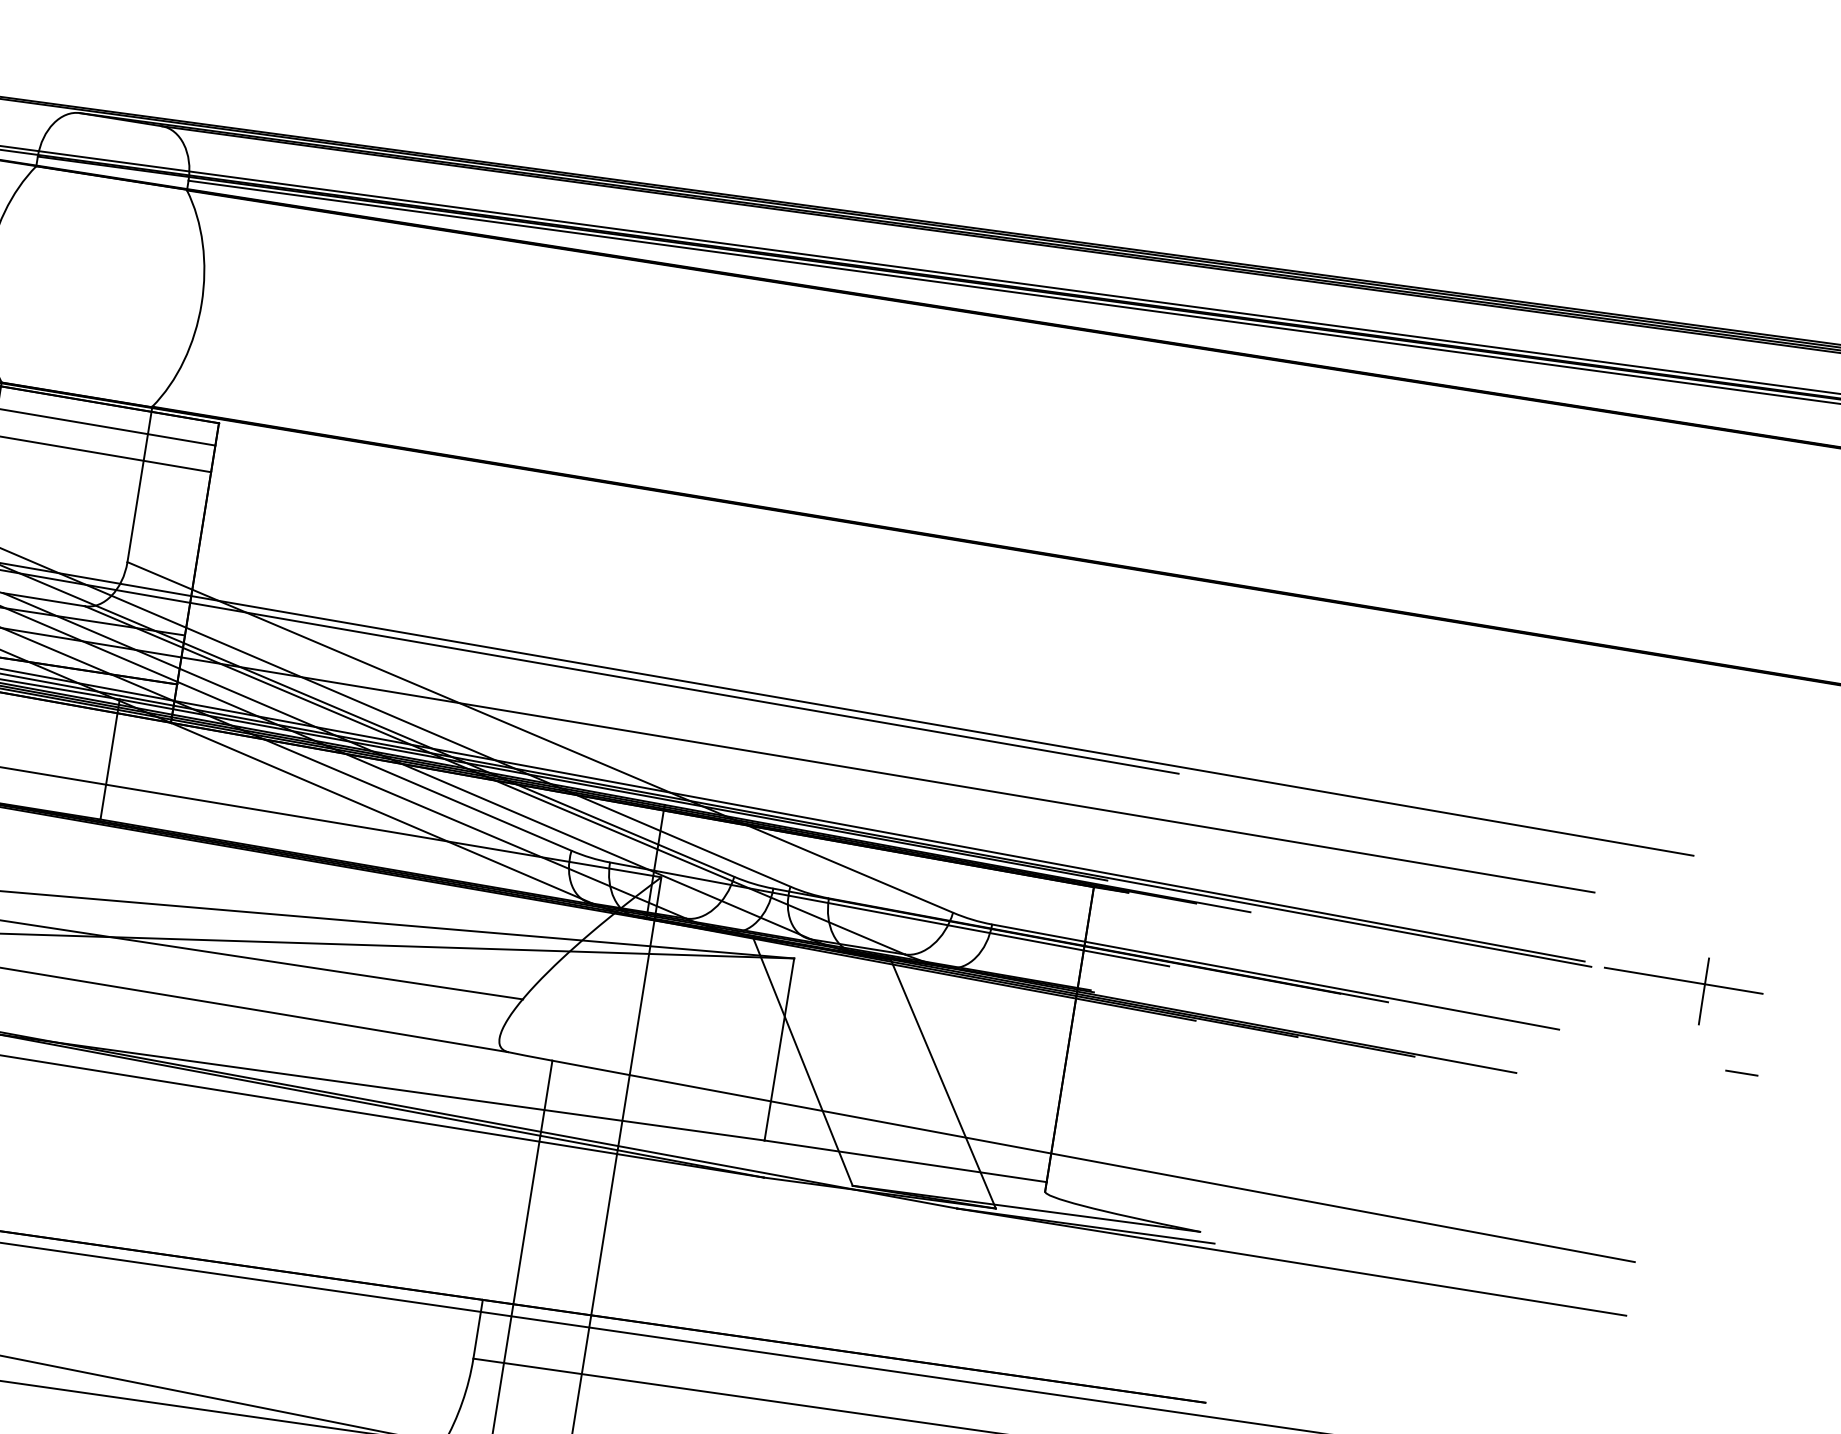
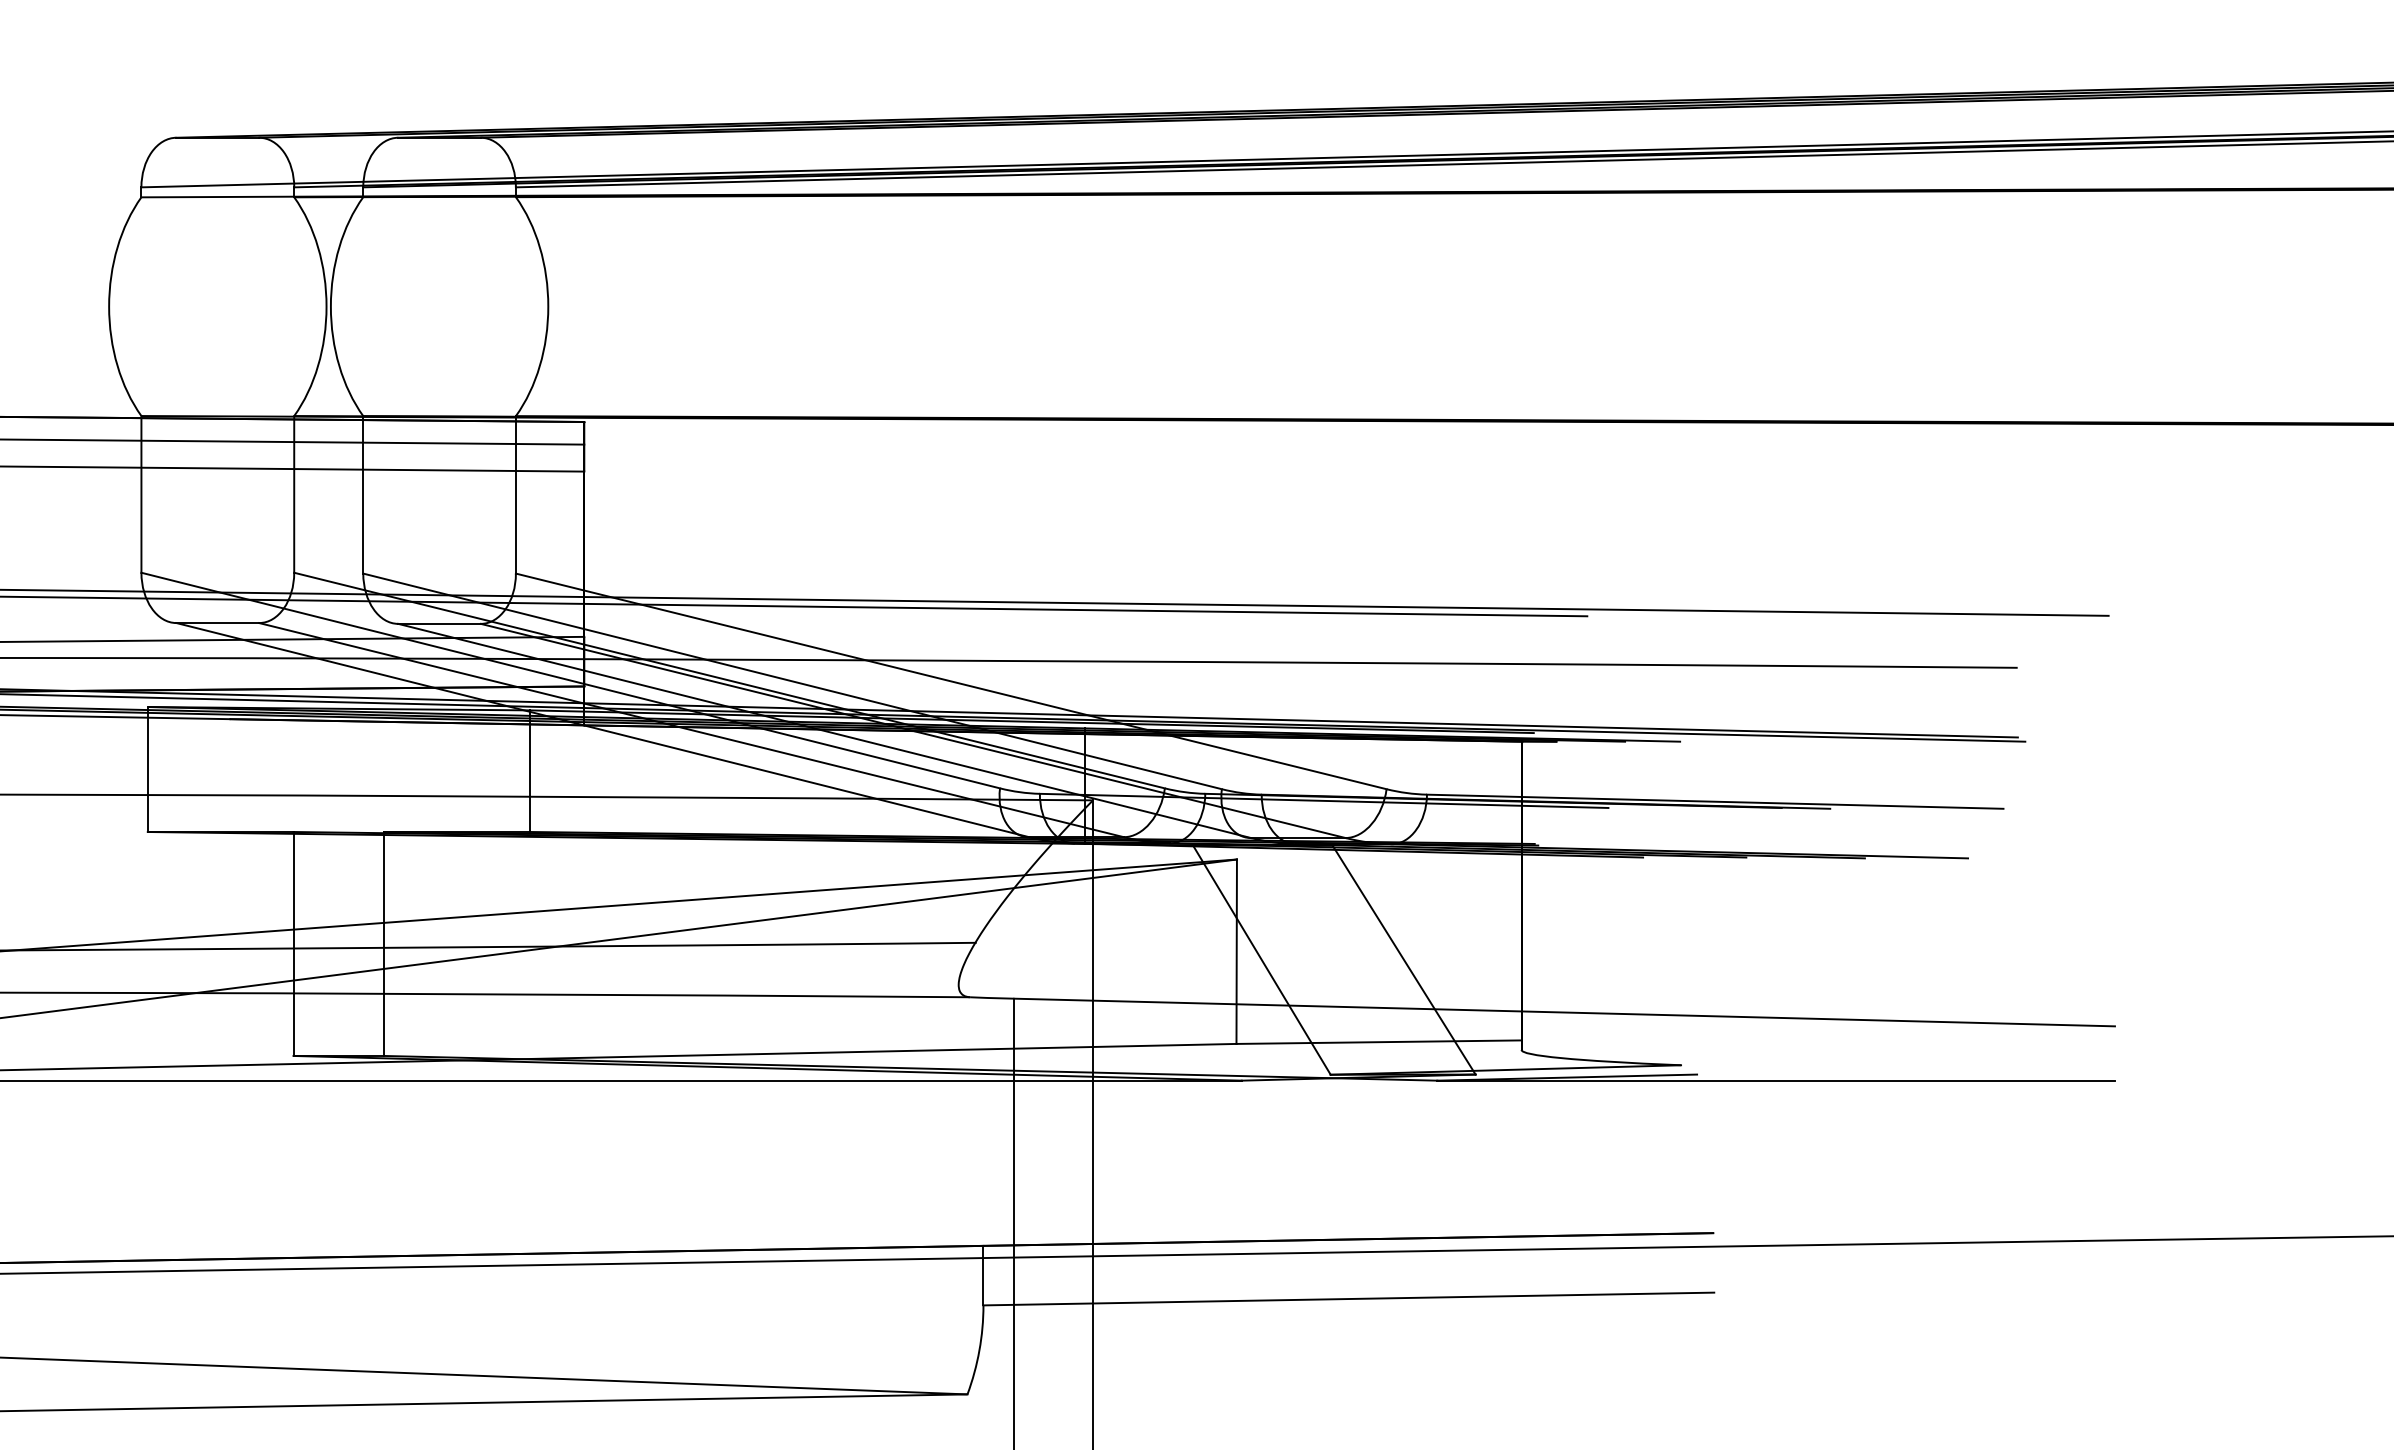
part: (1683, 981) -> (2118, 741), removed
line: (1741, 1072) -> (2190, 822), removed

